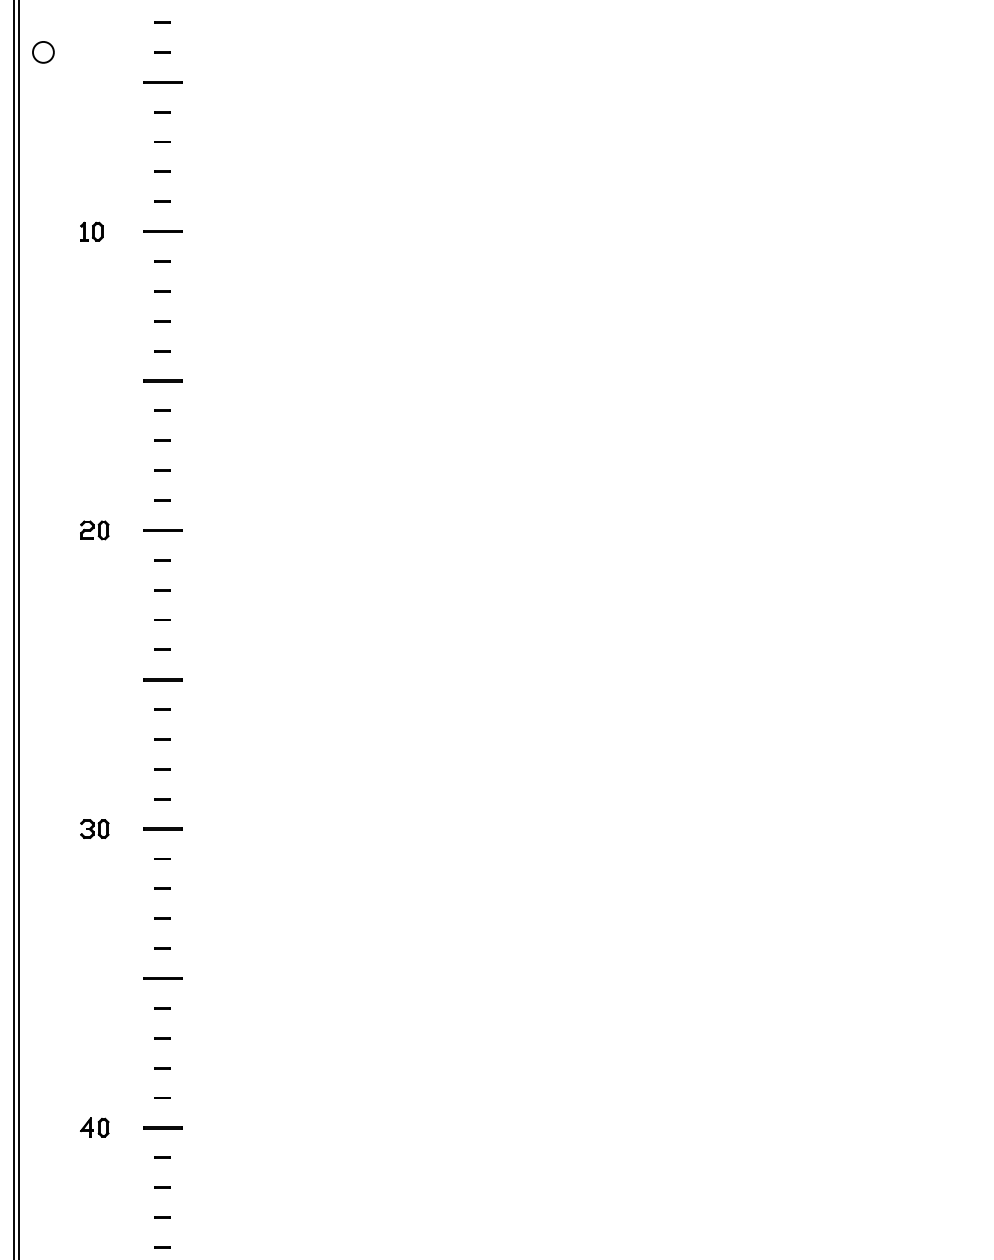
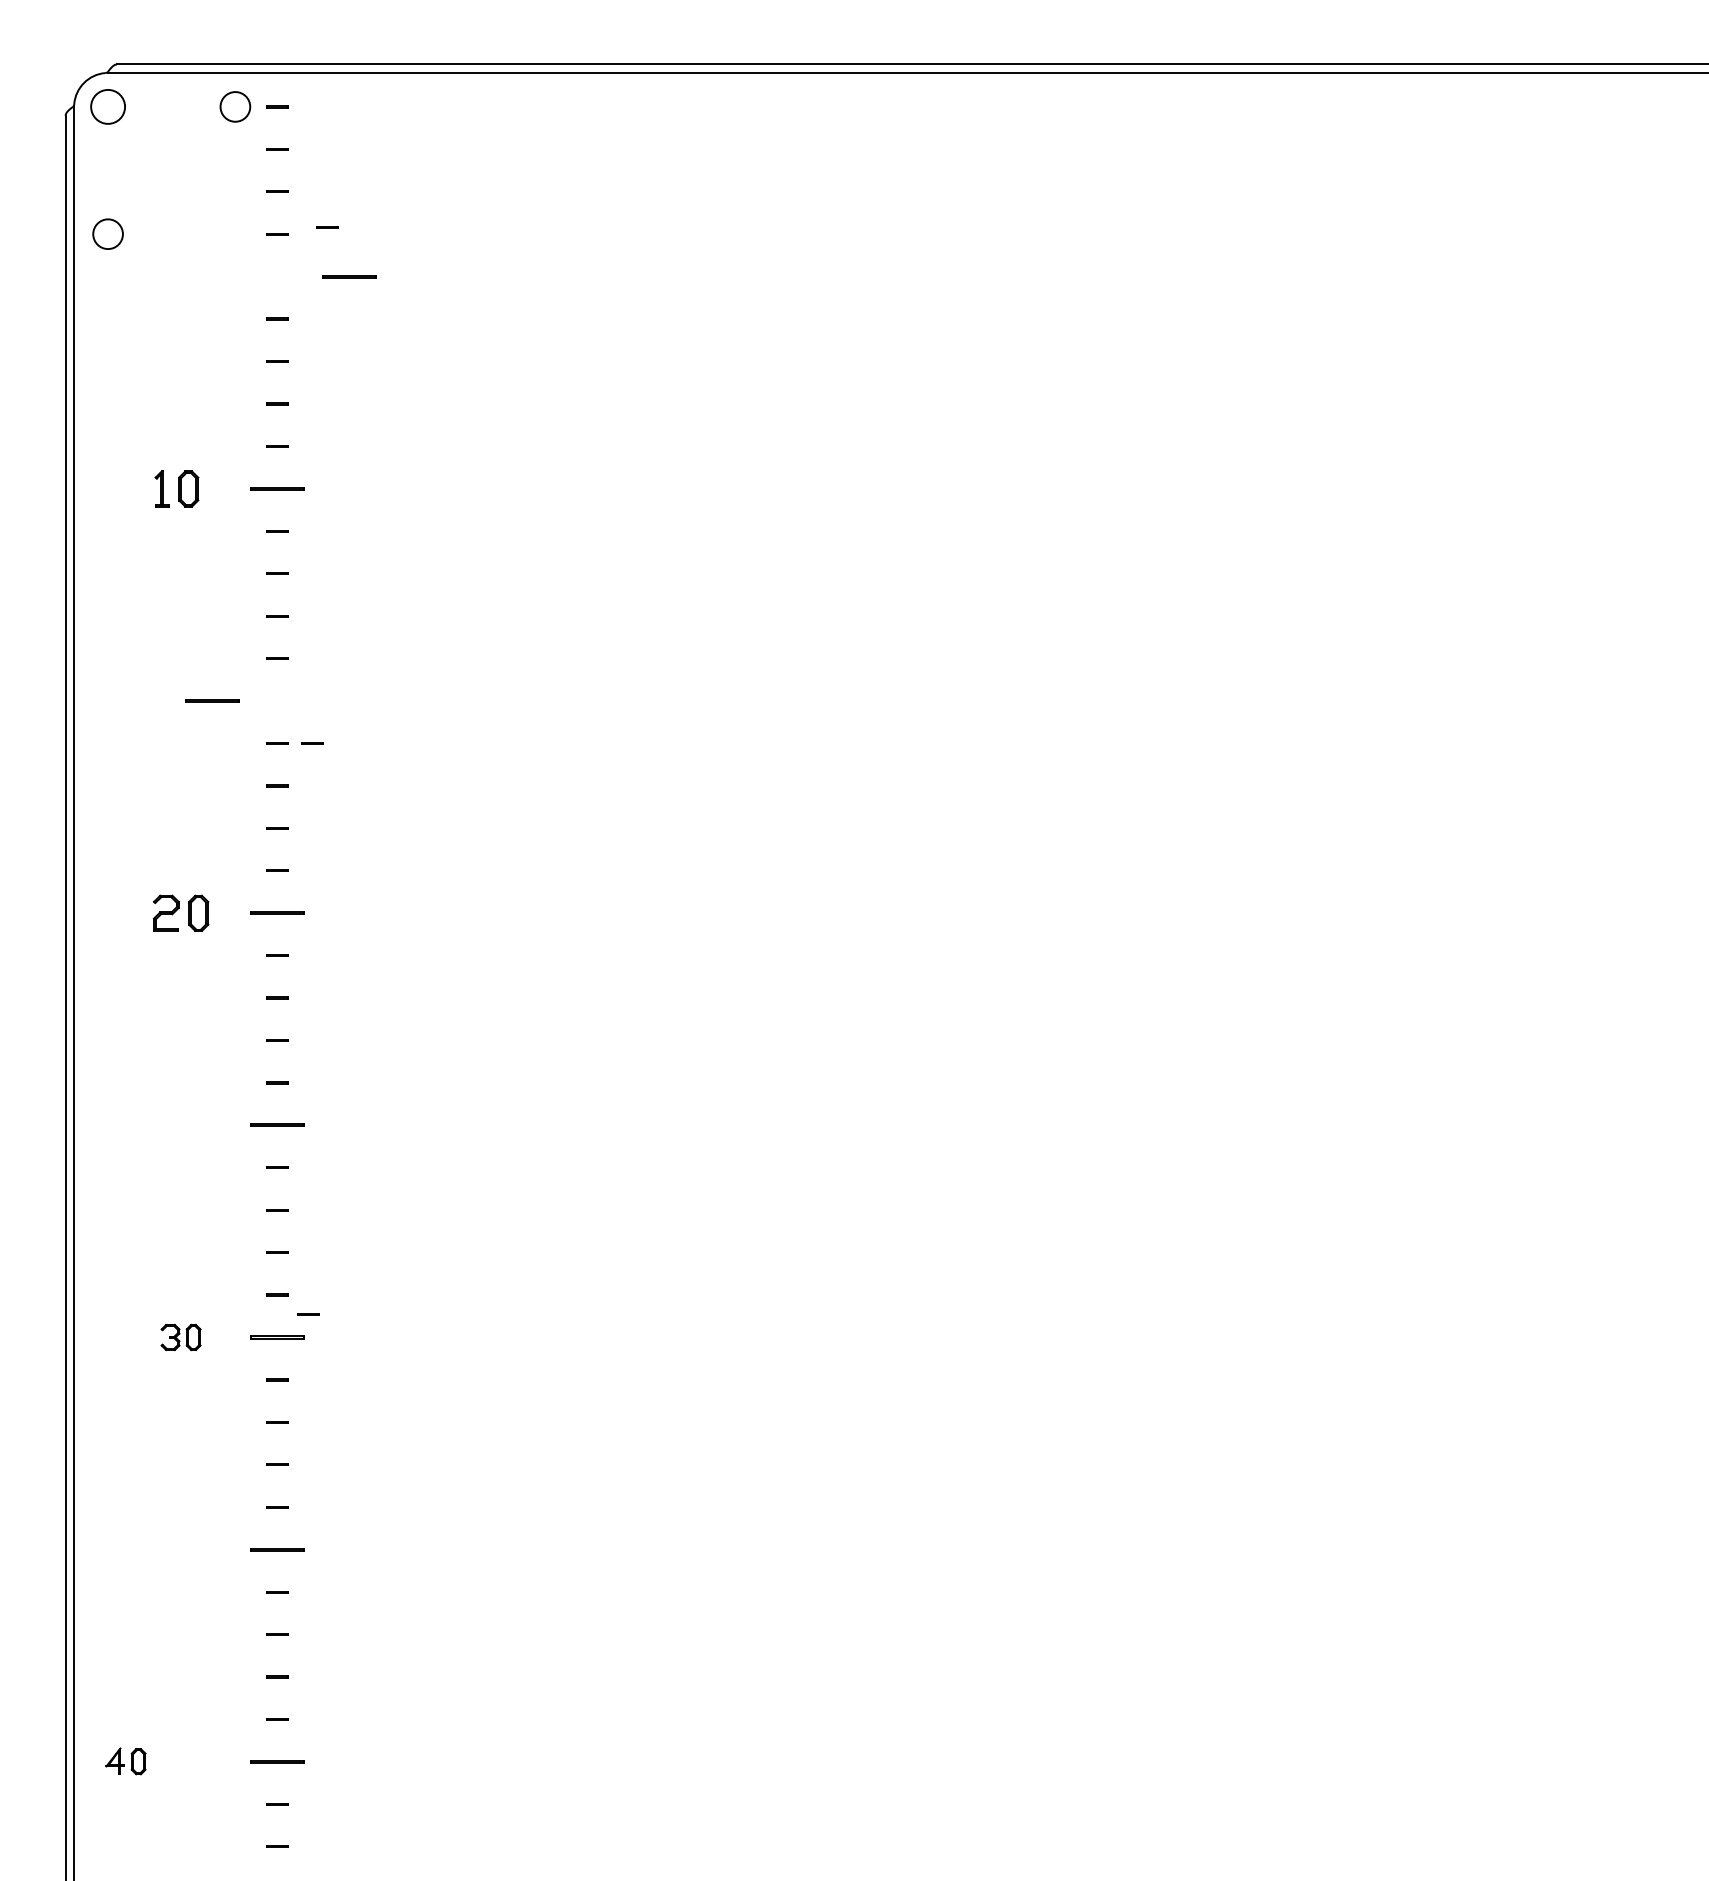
line: (197, 47) -> (327, 227), added
line: (162, 82) -> (349, 276), moved
part: (91, 231) -> (176, 488), size x1.4
line: (162, 380) -> (212, 700), moved
line: (187, 410) -> (312, 743), added
part: (94, 529) -> (180, 912), size x1.4
line: (184, 812) -> (308, 1314), added
part: (94, 1127) -> (125, 1761), moved

